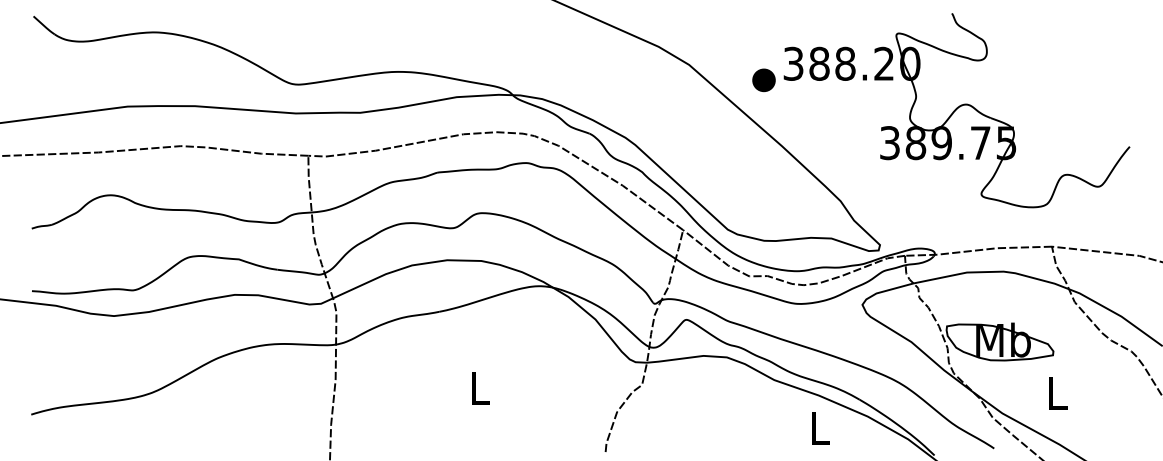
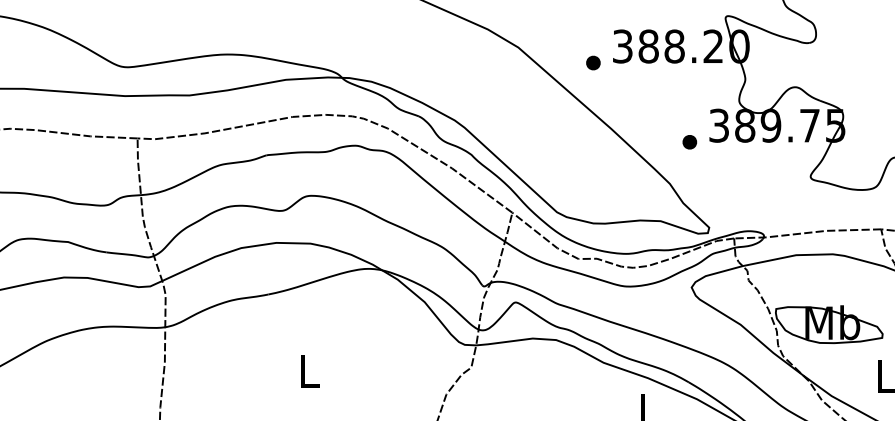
part: (764, 80) -> (593, 63), size x0.62
part: (860, 159) -> (689, 142), added

